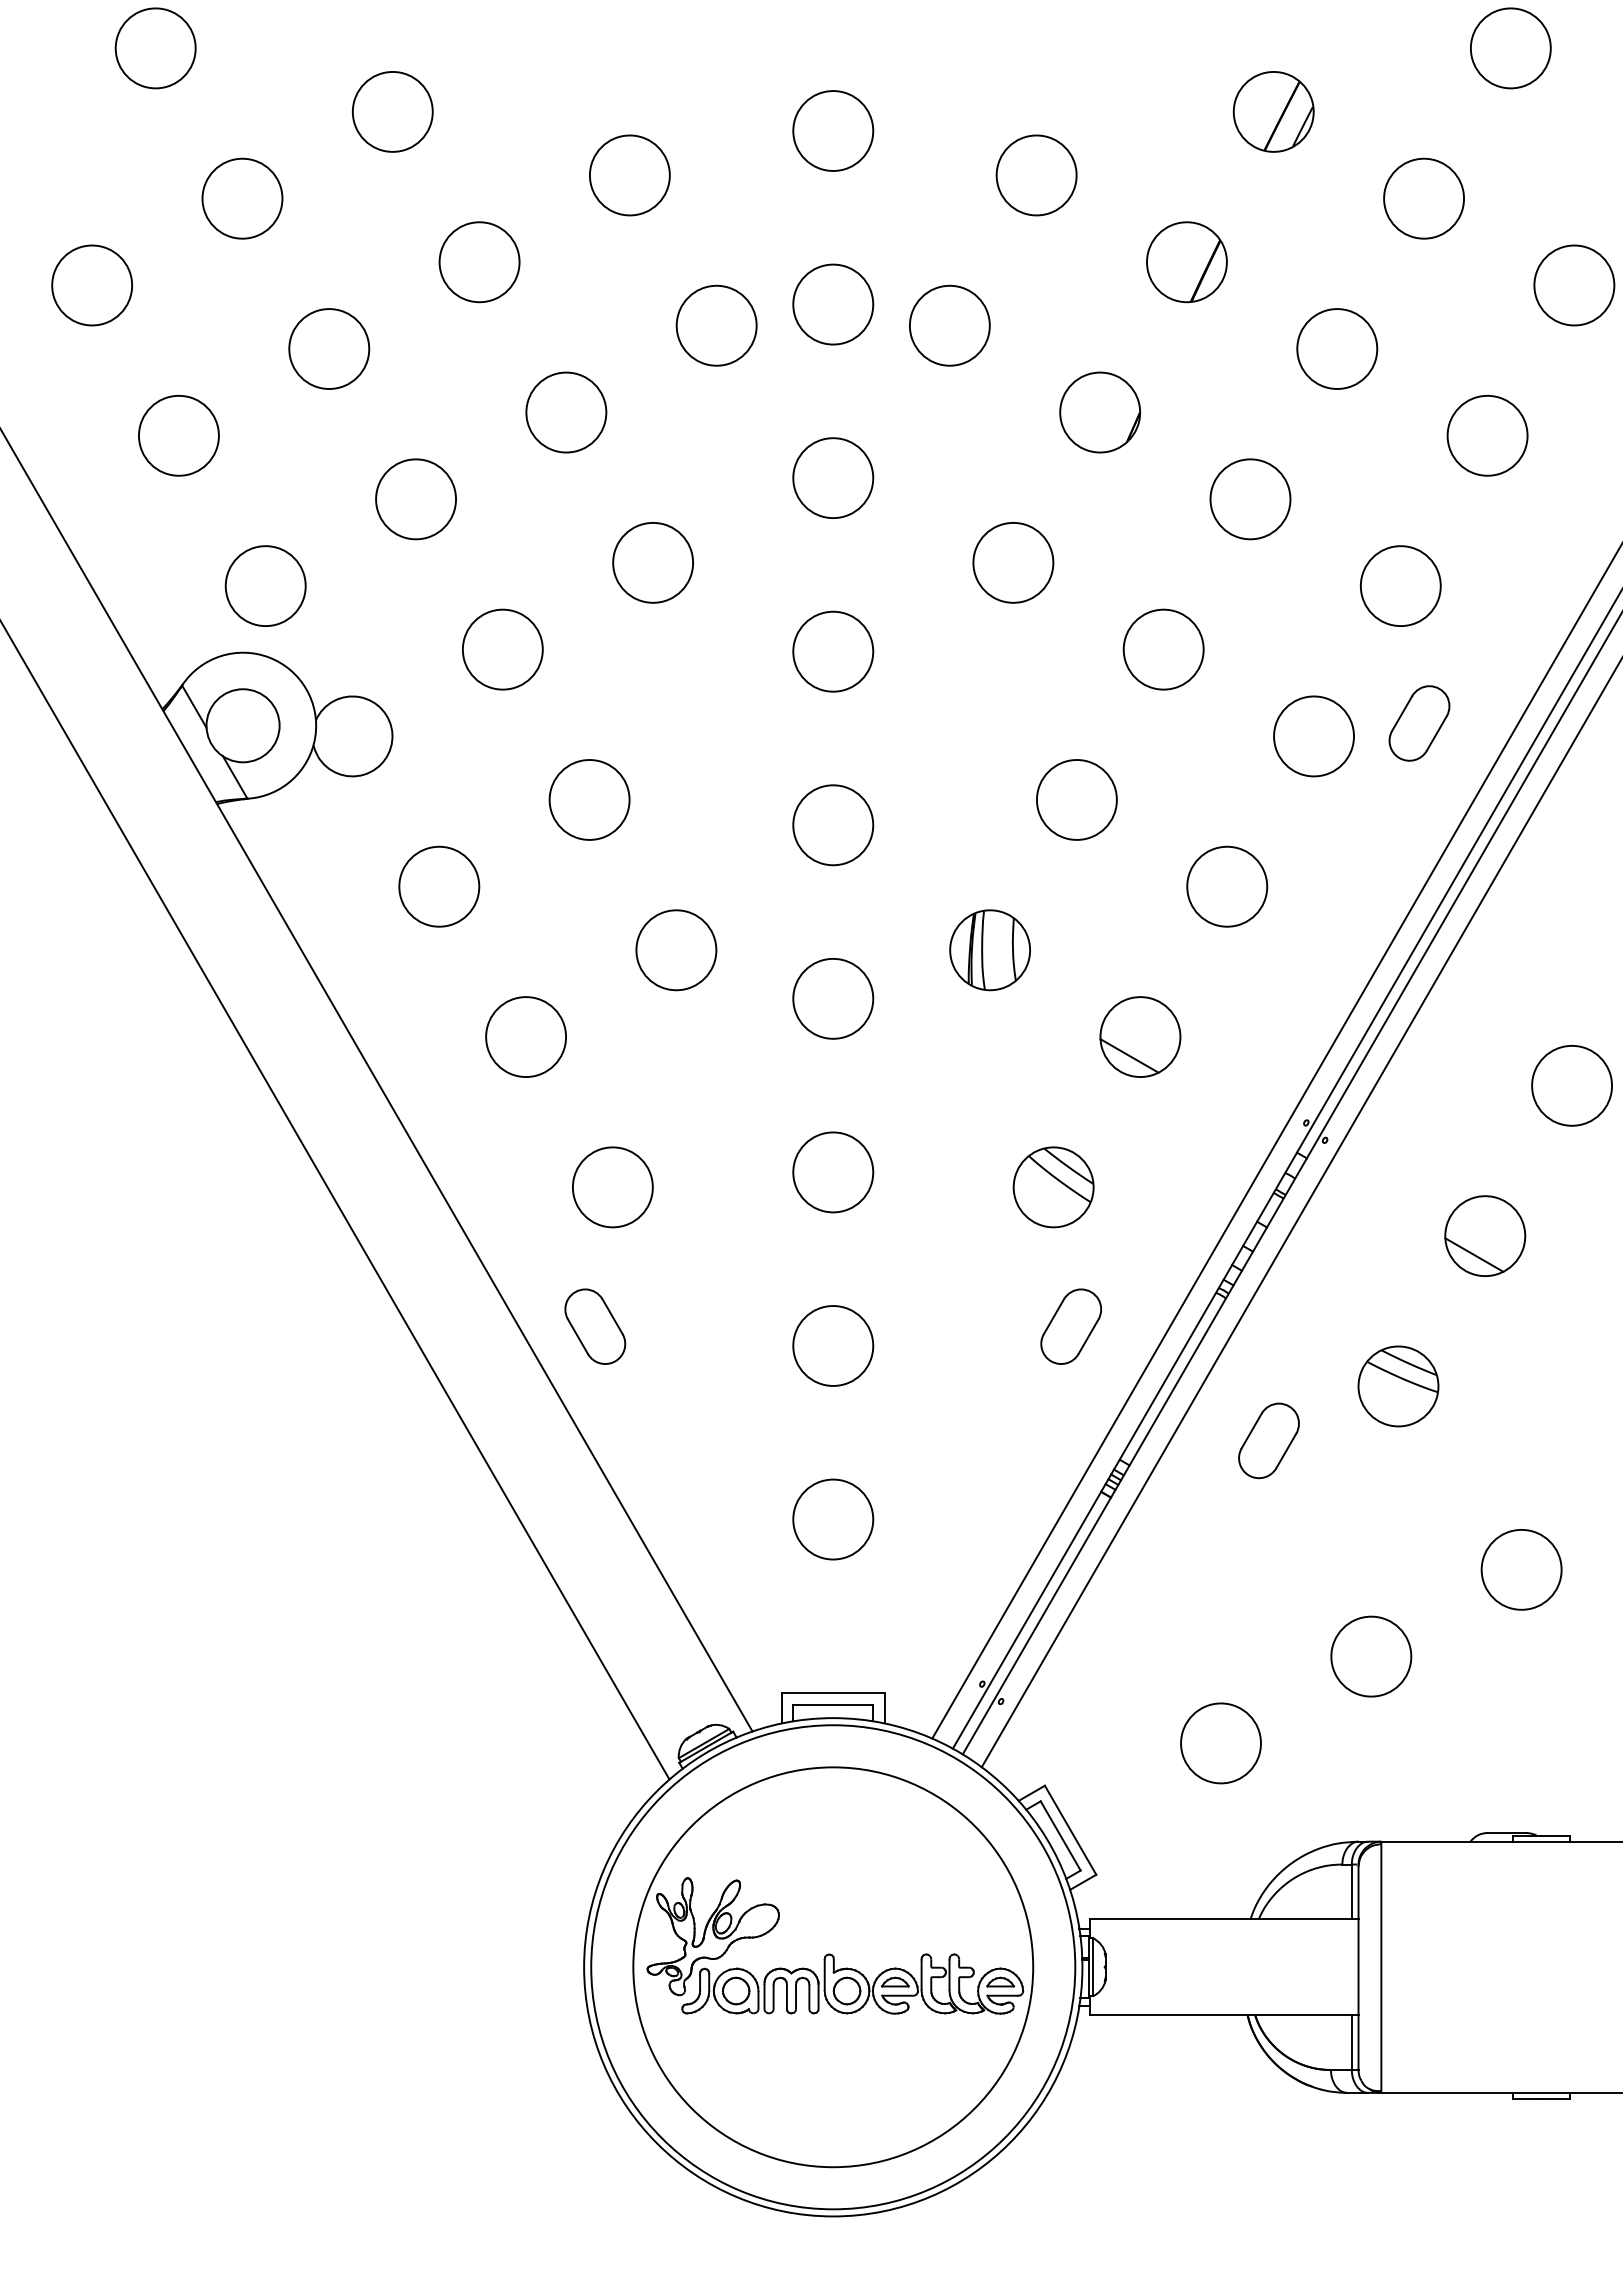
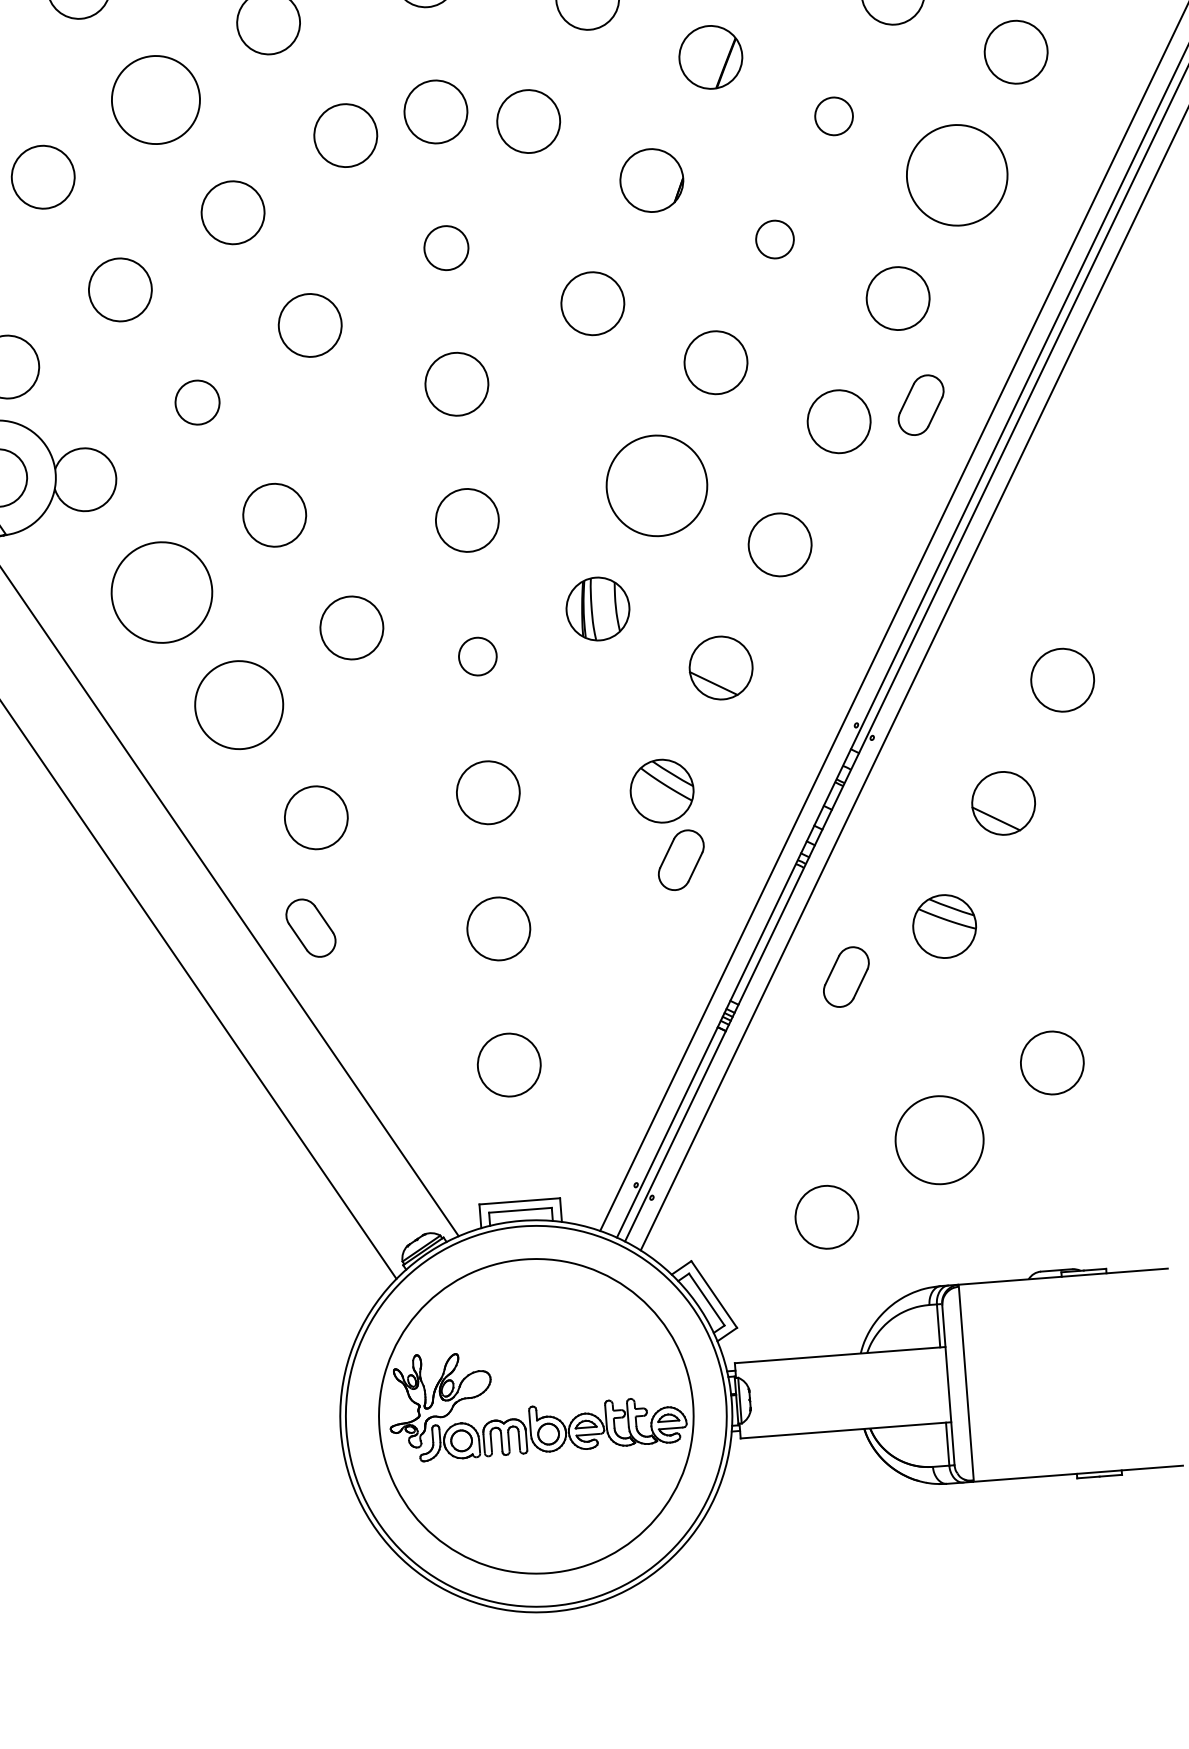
circle: (479, 262) -> (155, 100), size x1.4
circle: (1337, 348) -> (834, 115), size x0.6
circle: (1487, 435) -> (957, 175), size x1.6
circle: (833, 478) -> (446, 248), size x0.7
circle: (1250, 499) -> (775, 239), size x0.6
circle: (502, 649) -> (197, 402), size x0.7
circle: (1076, 799) -> (656, 485), size x1.6
circle: (439, 886) -> (162, 592), size x1.6
circle: (833, 998) -> (478, 656), size x0.6
circle: (526, 1037) -> (239, 705), size x1.4
part: (1070, 1326) -> (680, 860), moved
circle: (1371, 1656) -> (939, 1140), size x1.4

